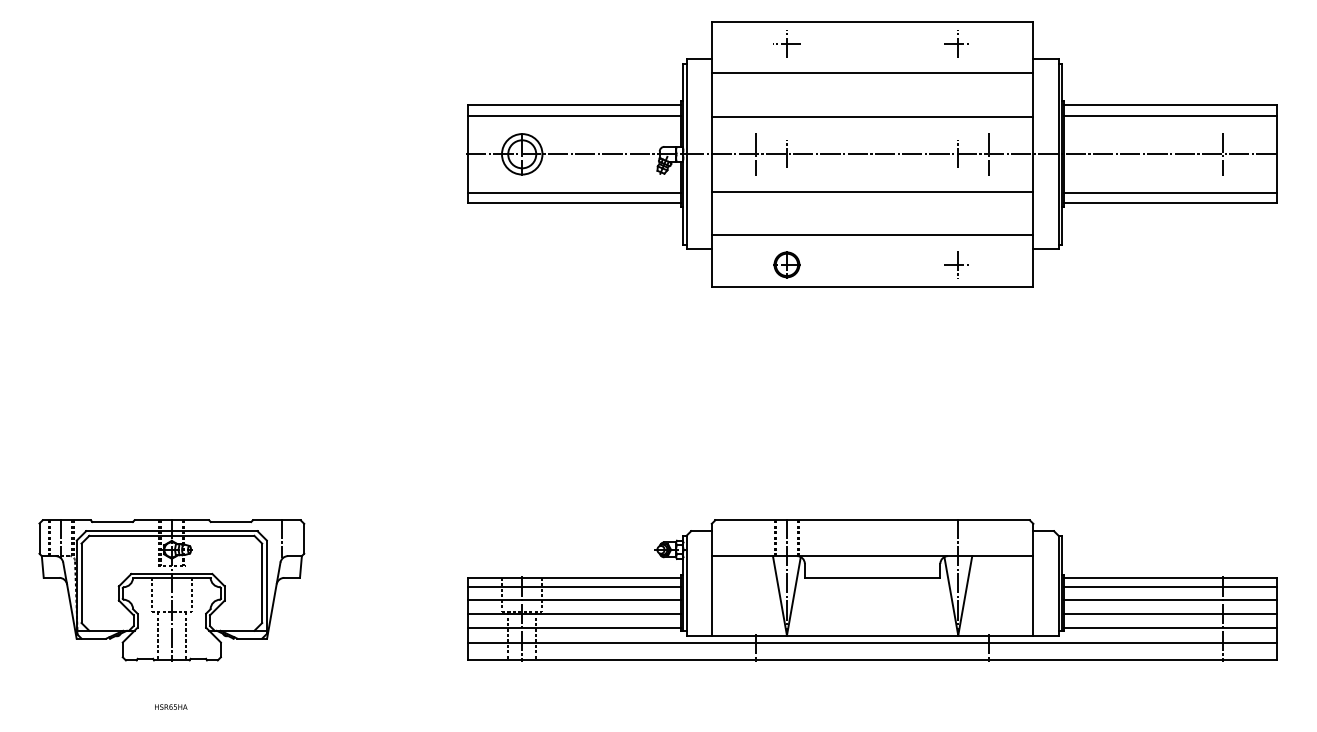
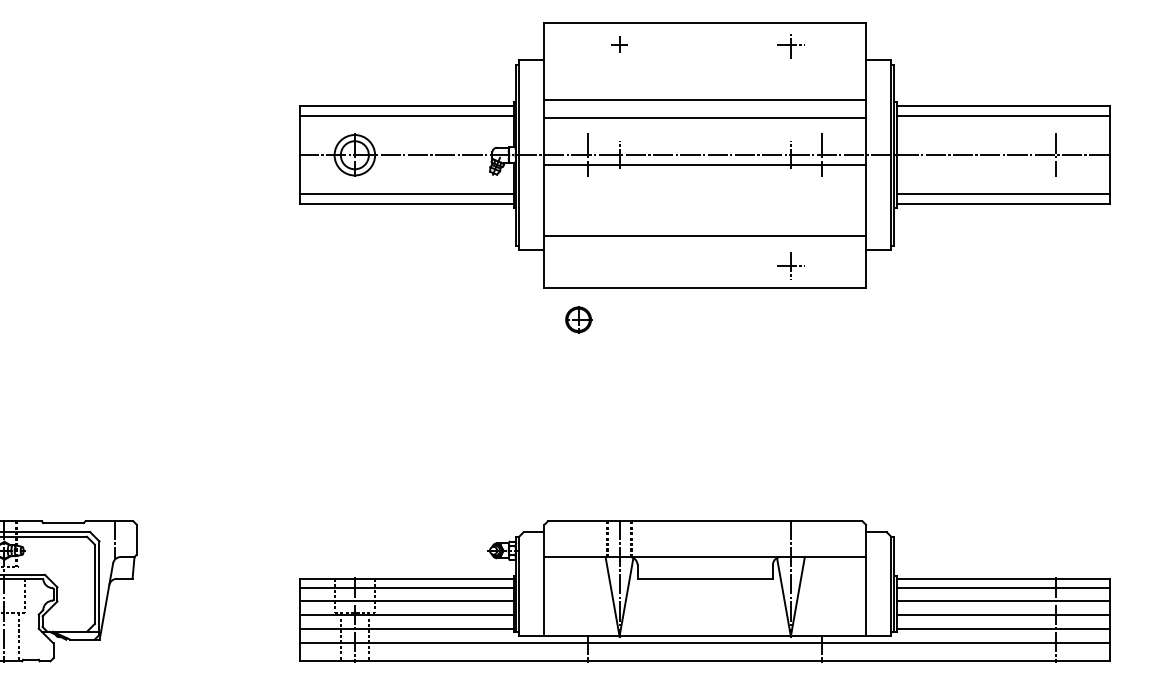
part: (786, 43) -> (619, 44), size x0.6
line: (872, 73) -> (705, 100), moved
line: (872, 191) -> (705, 165), moved
part: (786, 264) -> (578, 319), moved

